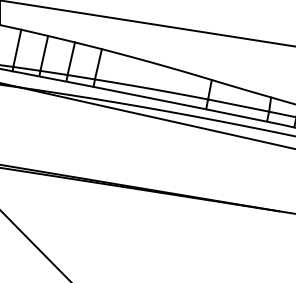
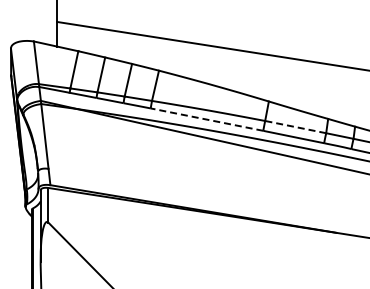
line: (149, 97) -> (206, 119), solid -> dashed
line: (238, 105) -> (295, 127), solid -> dashed

